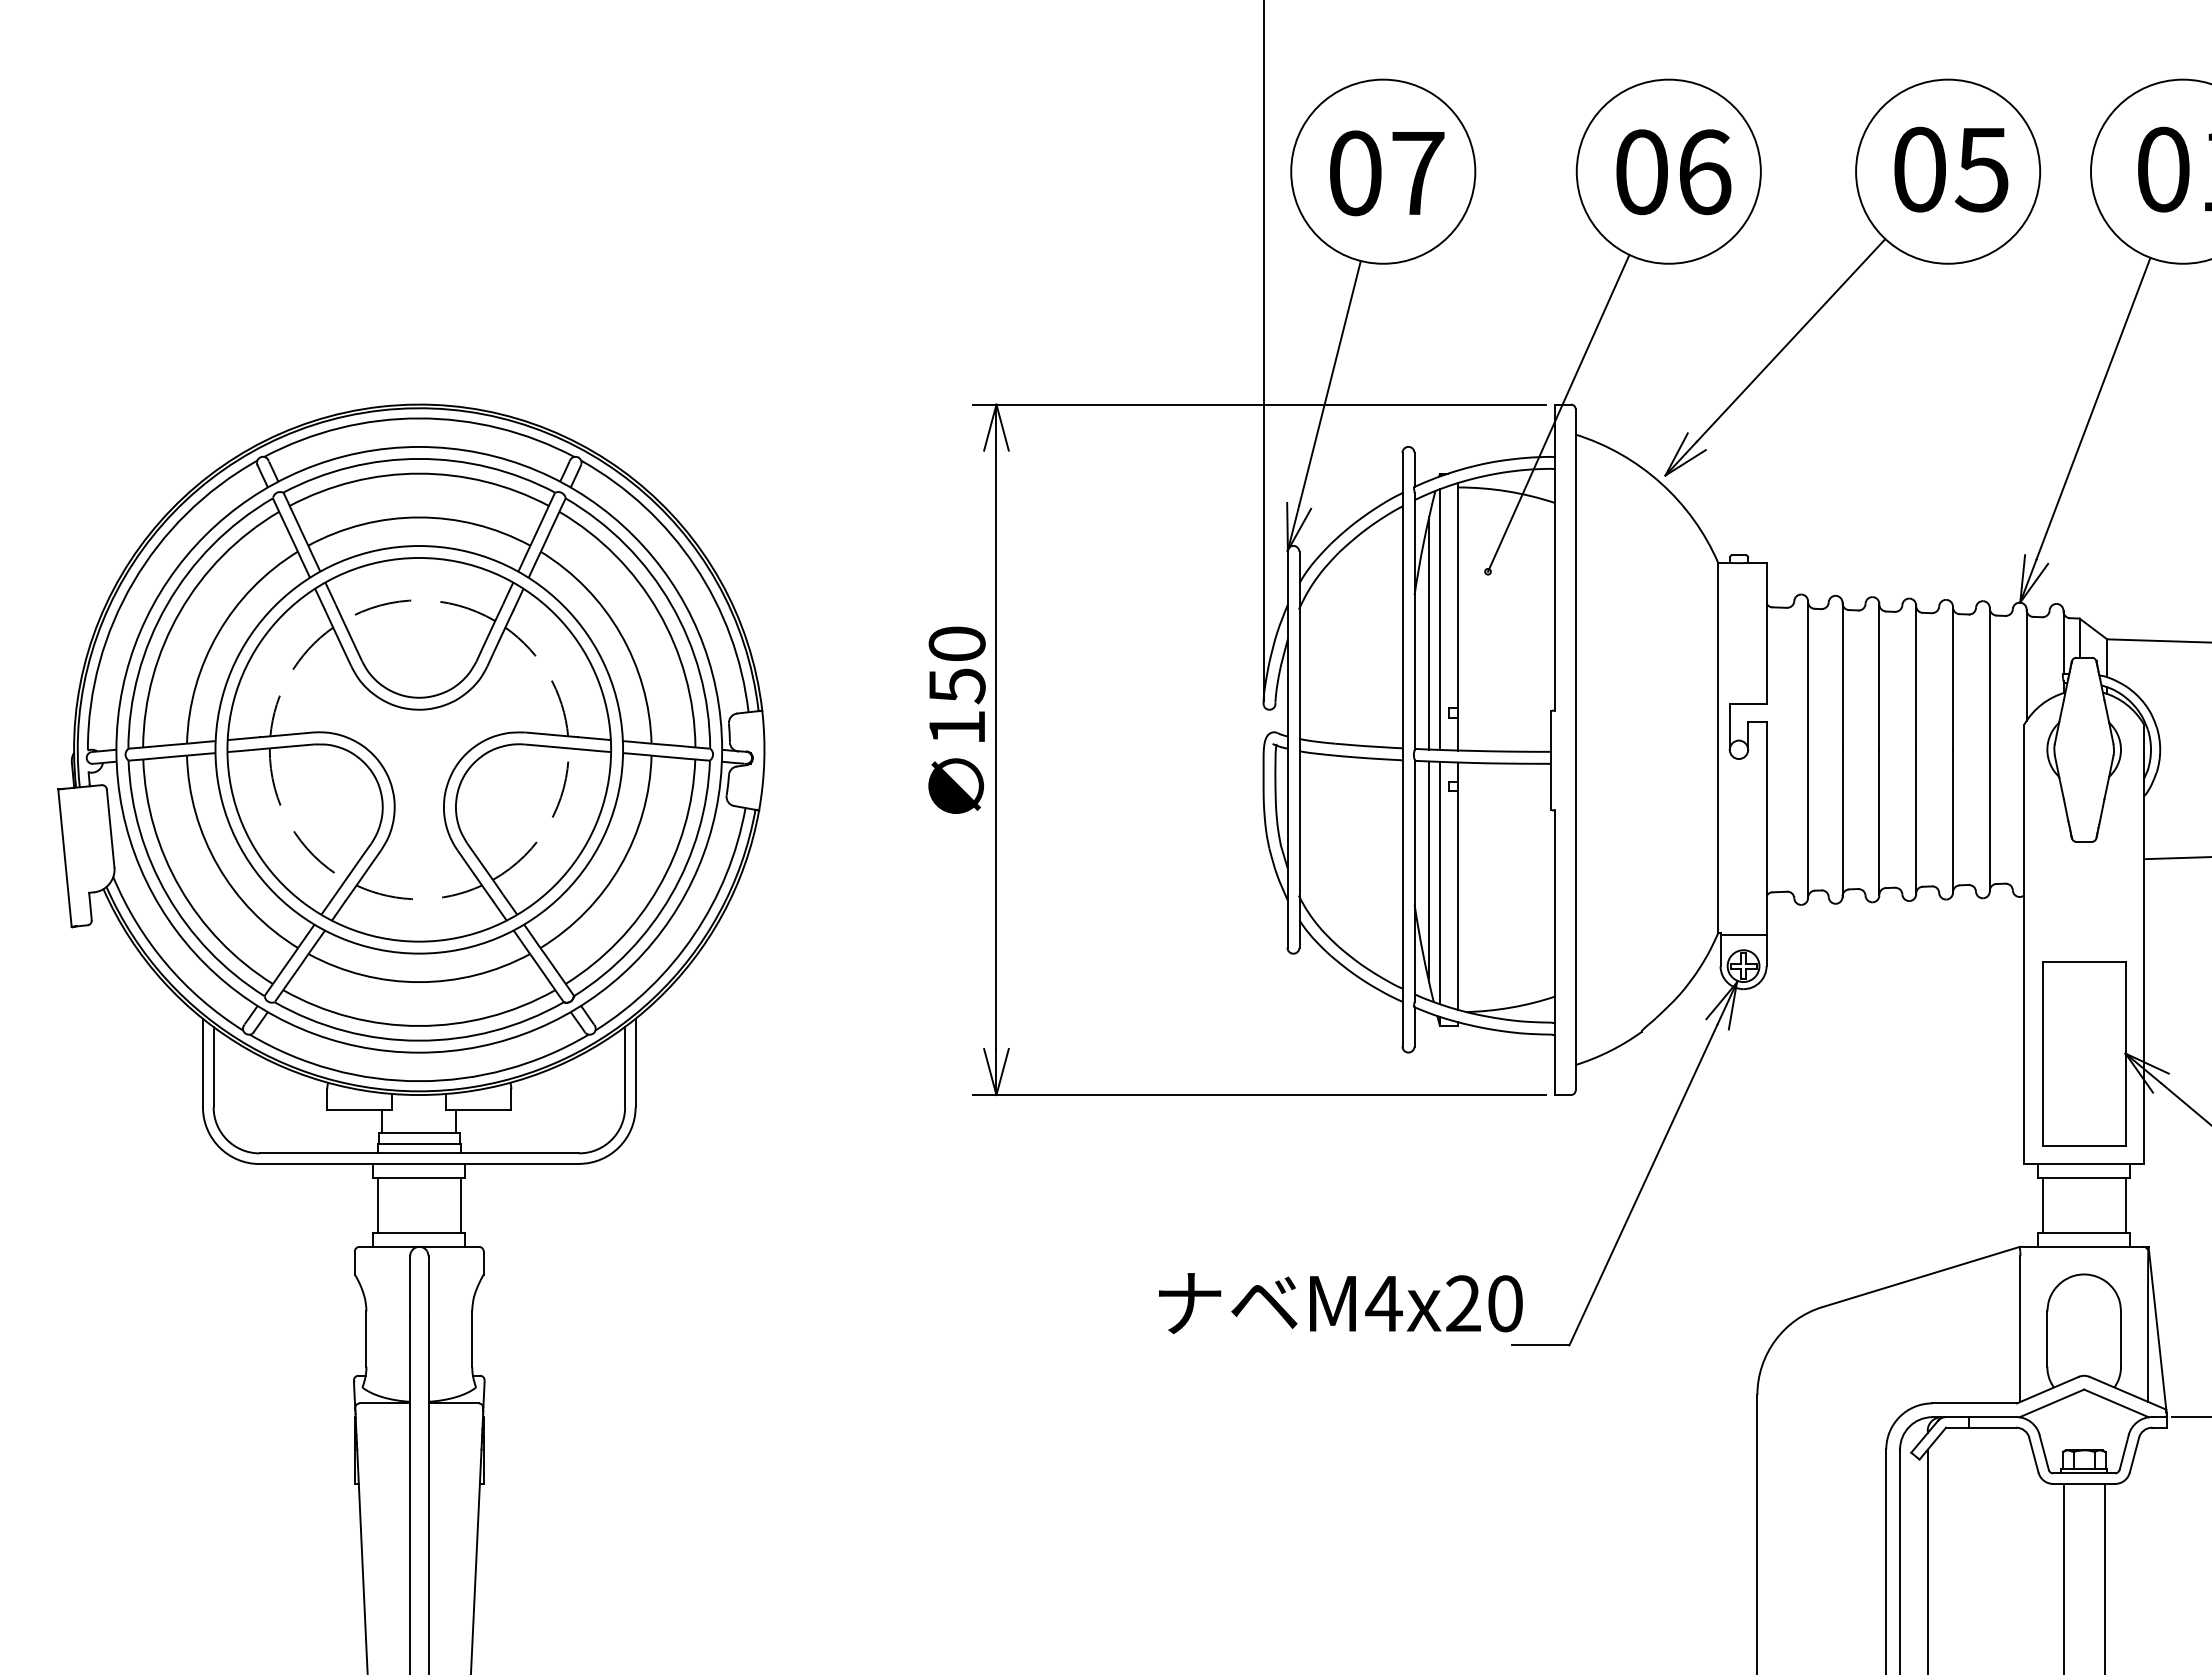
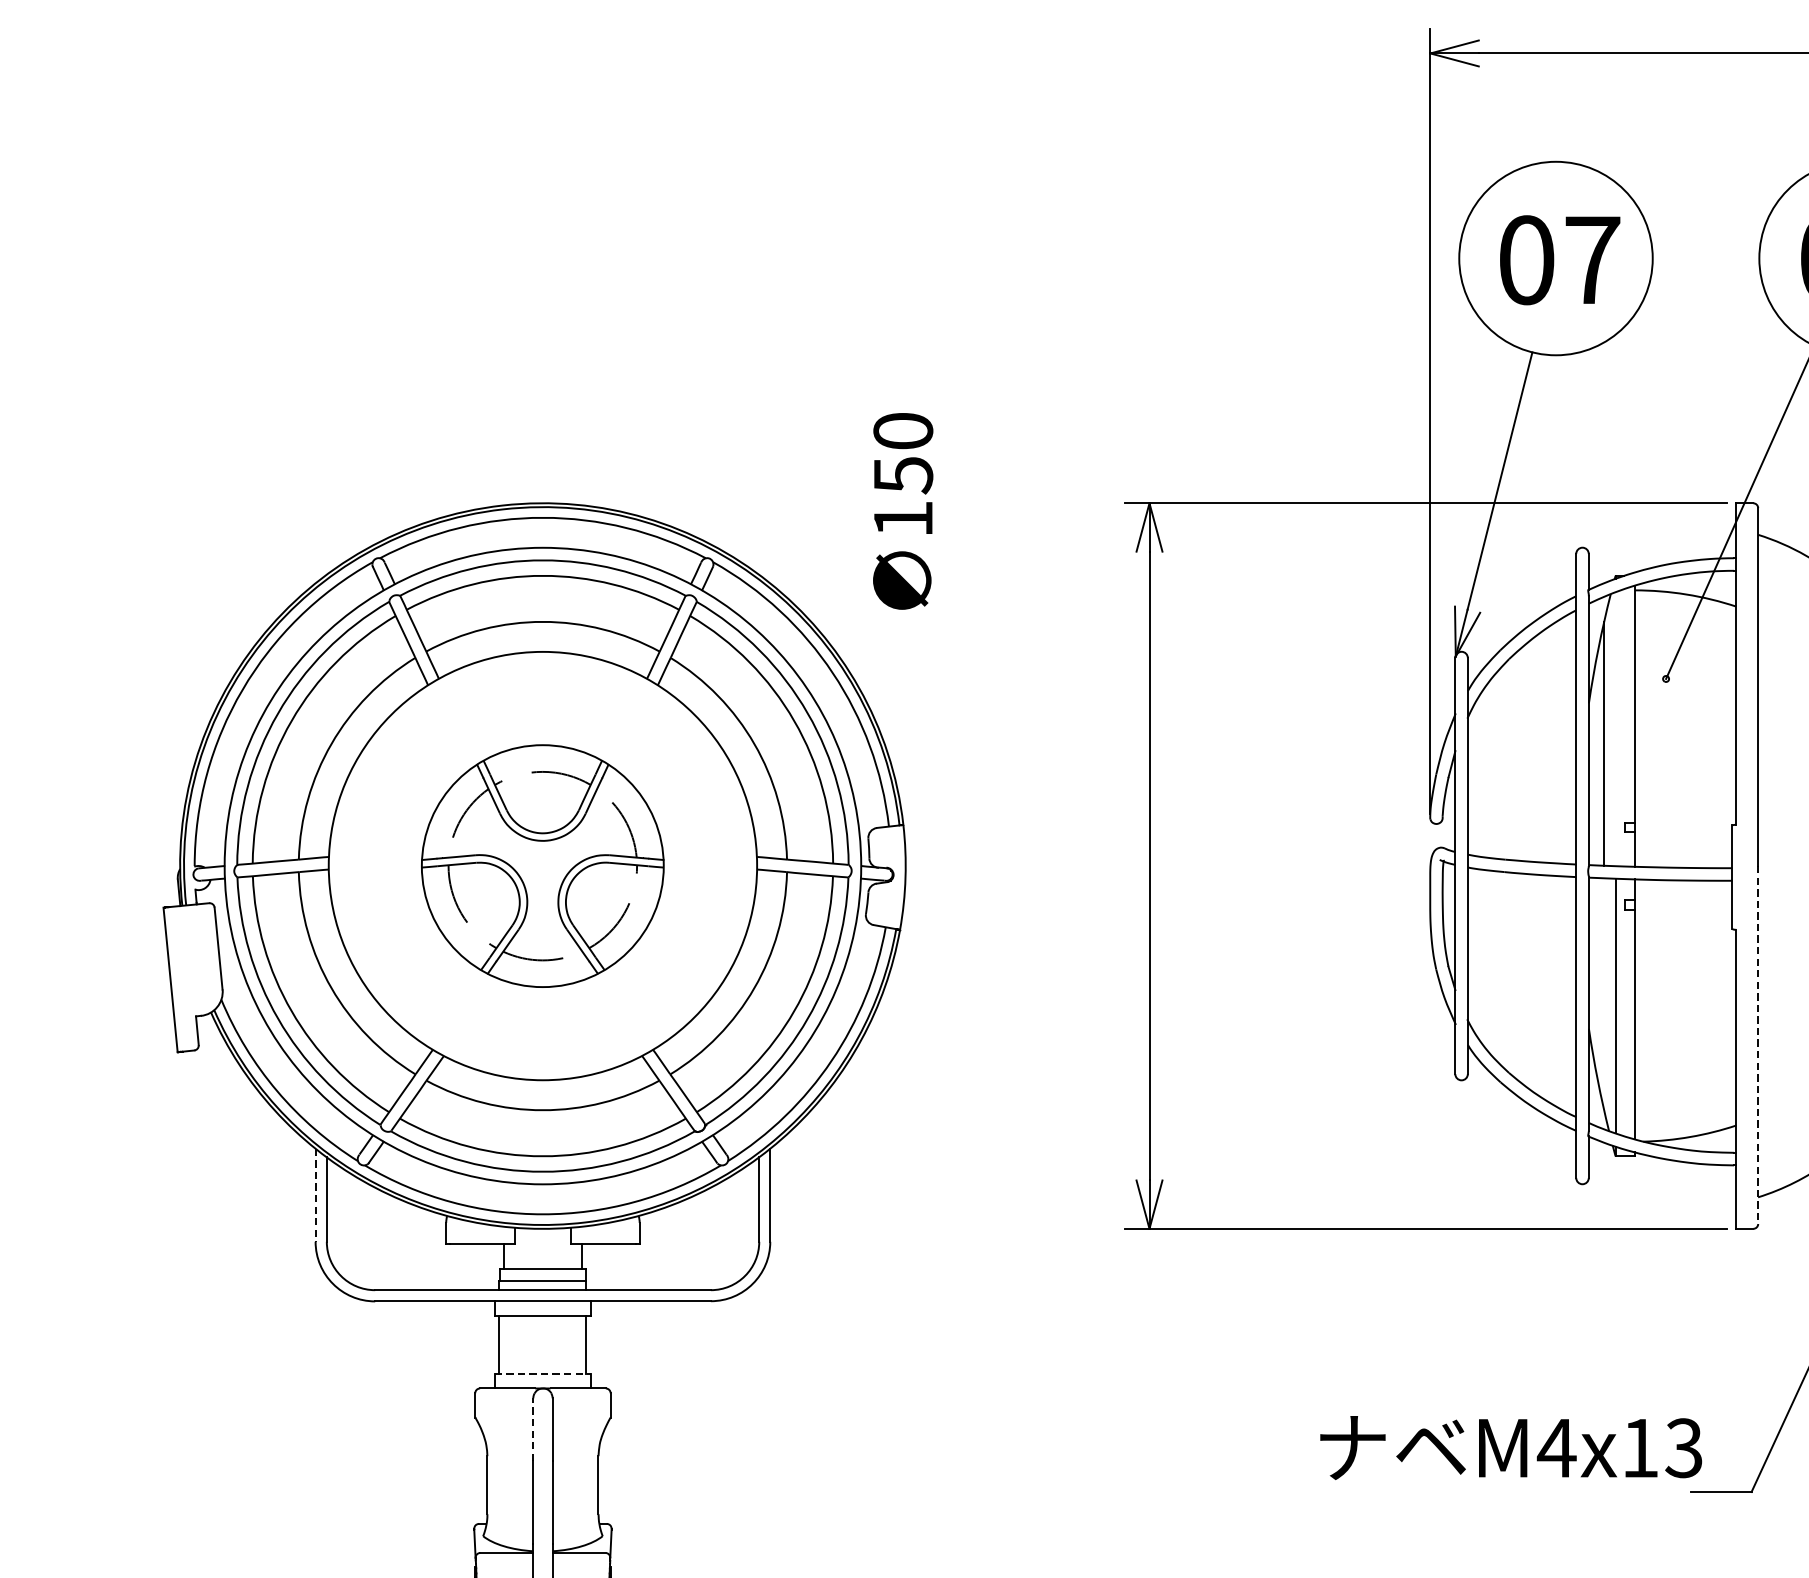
line: (1439, 619) -> (1615, 729), removed
text: (956, 719) -> (902, 510), moved
part: (418, 749) -> (542, 865), size x0.6
line: (1428, 871) -> (1603, 993), removed
line: (1575, 920) -> (1758, 1045), solid -> dashed
line: (202, 1063) -> (315, 1195), solid -> dashed
line: (419, 1233) -> (543, 1374), solid -> dashed
line: (410, 1286) -> (533, 1430), solid -> dashed
text: (1484, 1303) -> (1662, 1447), M4x20 -> M4x13

